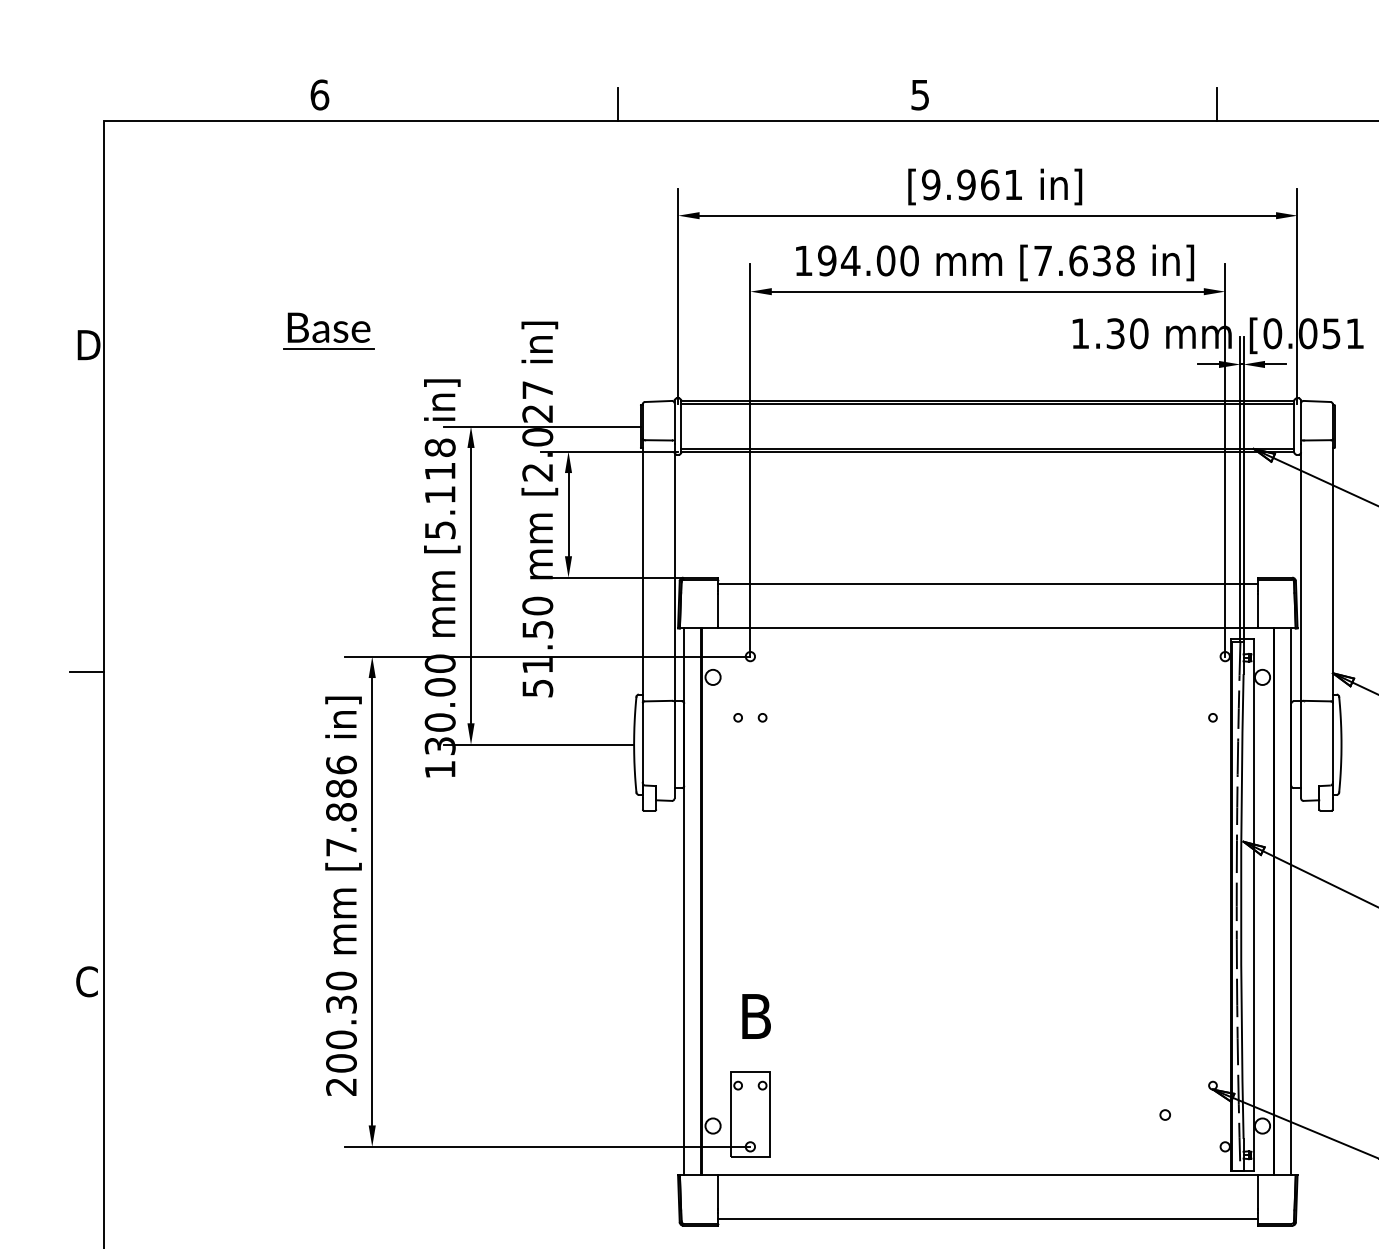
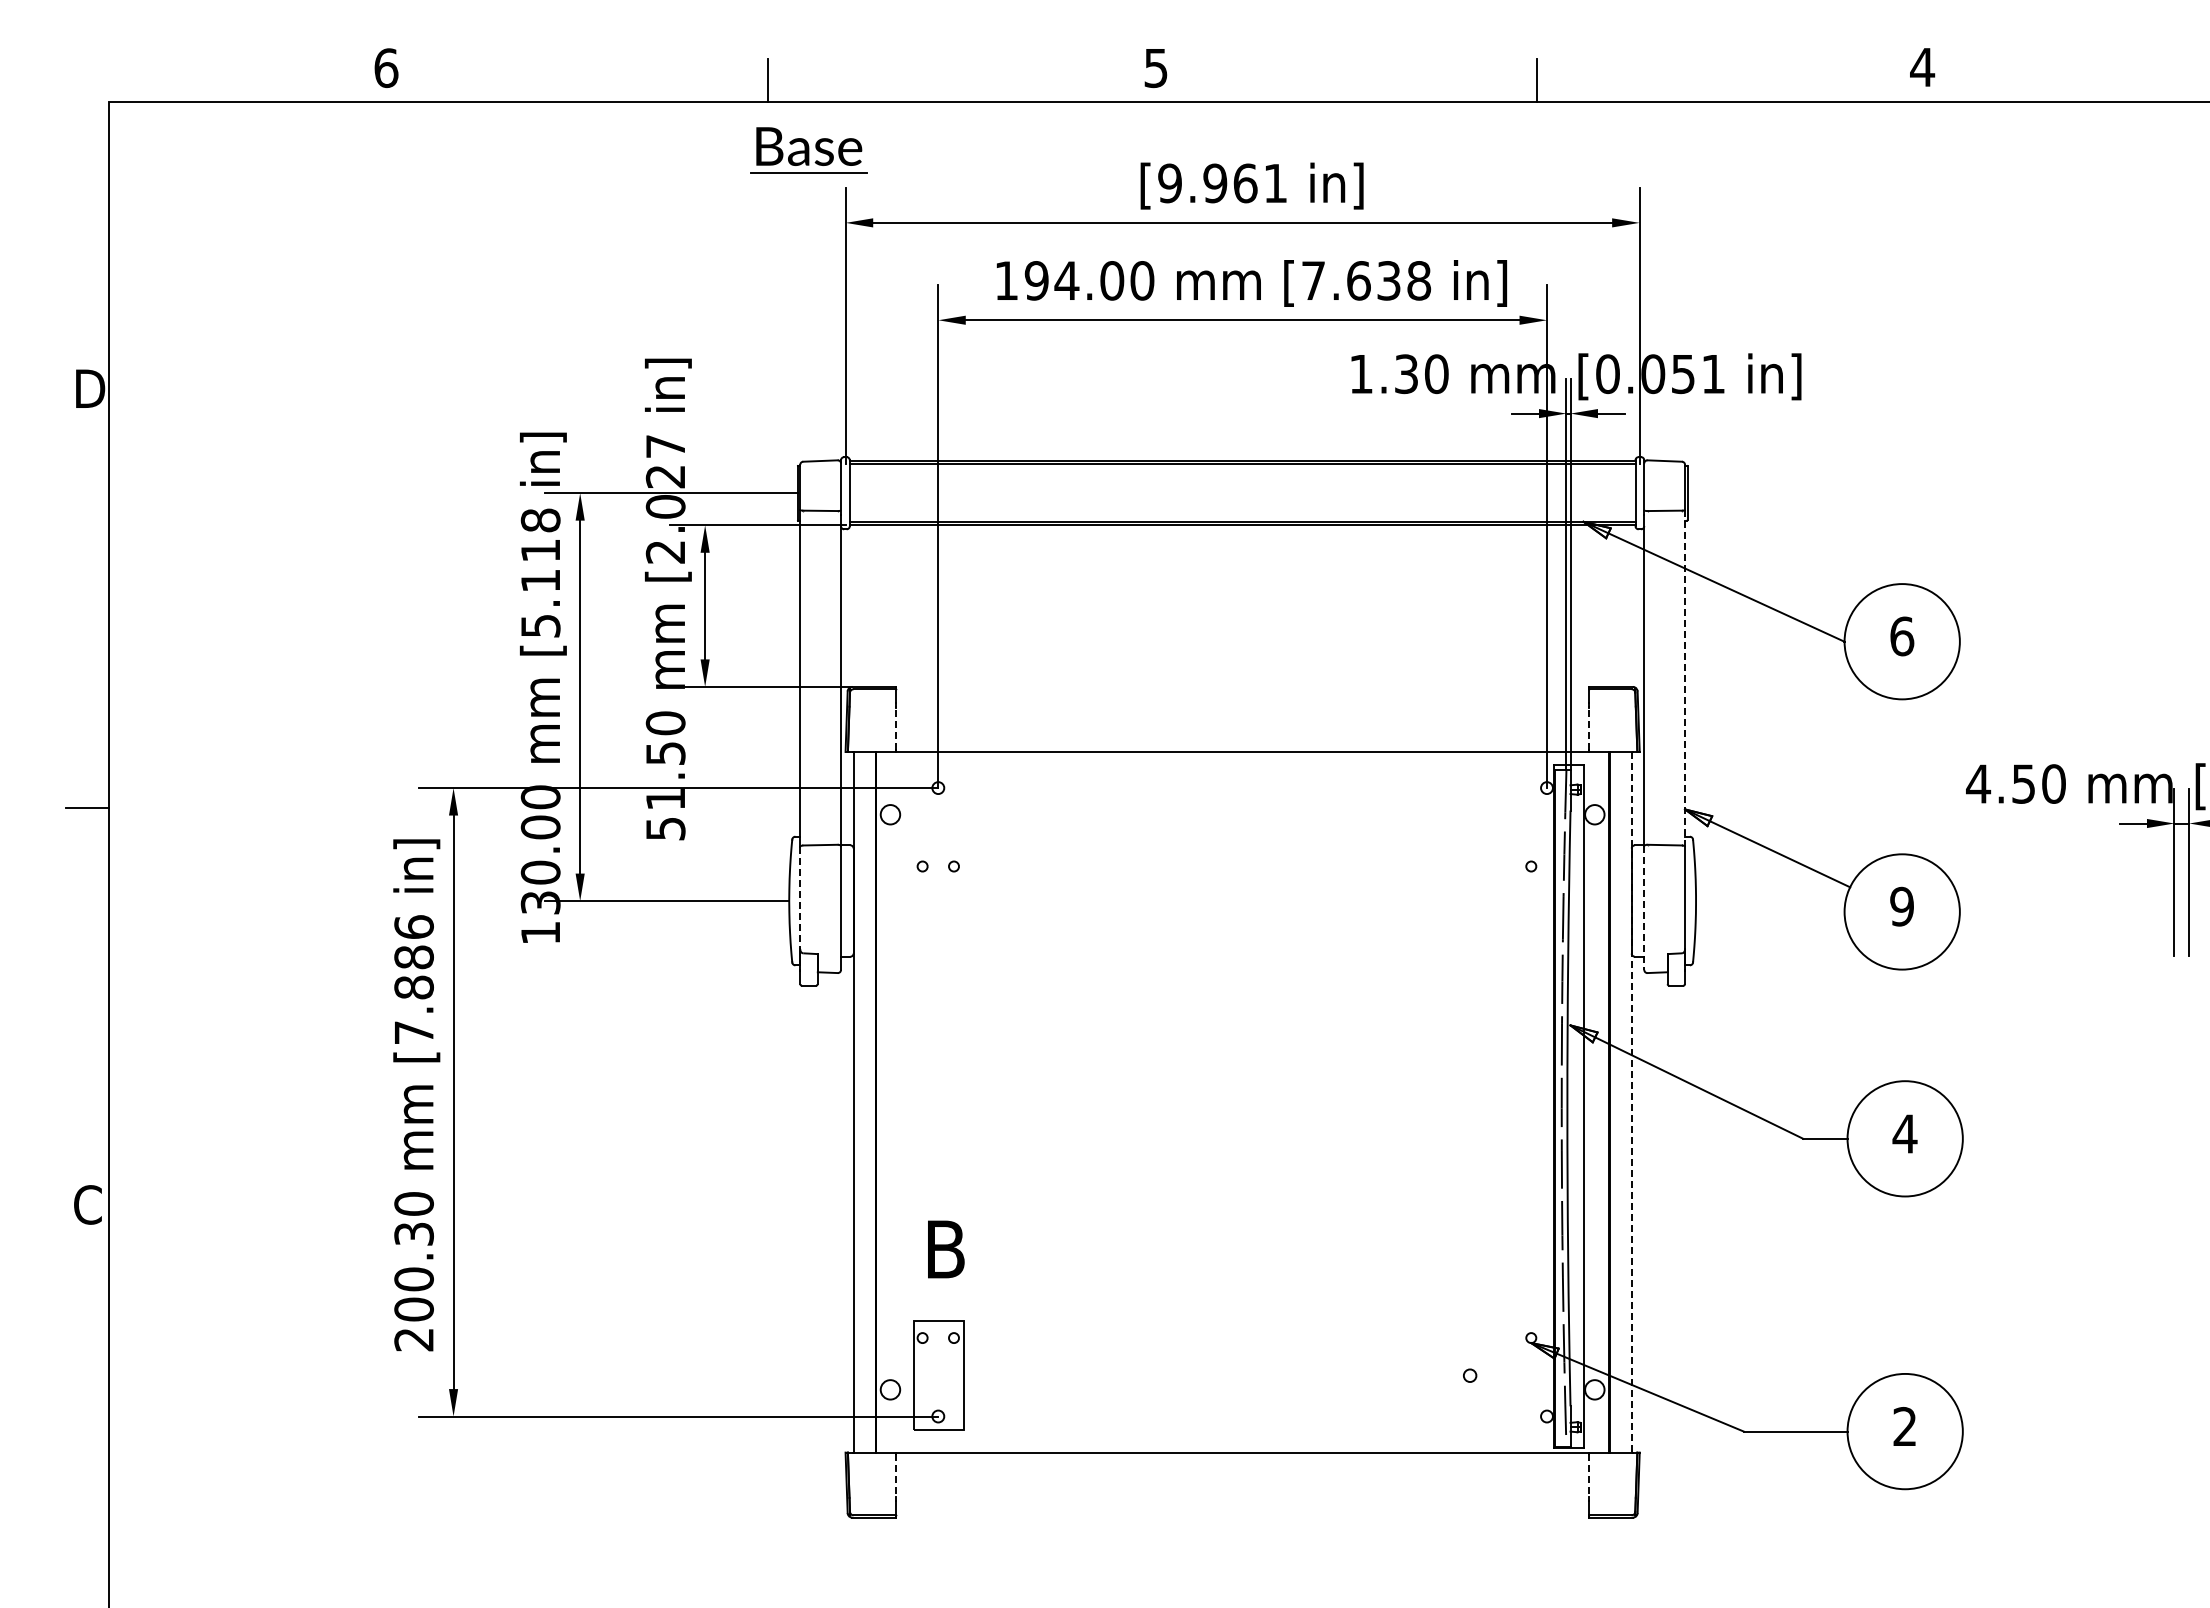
part: (328, 330) -> (808, 150), moved
line: (1333, 571) -> (1685, 678), solid -> dashed
line: (987, 584) -> (1242, 695), removed
line: (717, 610) -> (896, 728), solid -> dashed
line: (1257, 610) -> (1588, 728), solid -> dashed
line: (642, 742) -> (800, 898), solid -> dashed
line: (1301, 750) -> (1644, 908), solid -> dashed
line: (1291, 901) -> (1631, 1102), solid -> dashed
line: (717, 1192) -> (896, 1475), solid -> dashed
line: (1257, 1192) -> (1588, 1475), solid -> dashed
line: (987, 1219) -> (1242, 1509), removed

